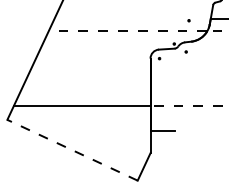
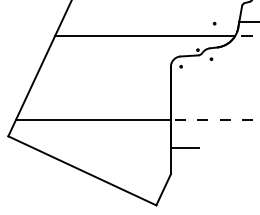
line: (127, 31) -> (144, 35), dashed -> solid
line: (72, 149) -> (82, 170), dashed -> solid

